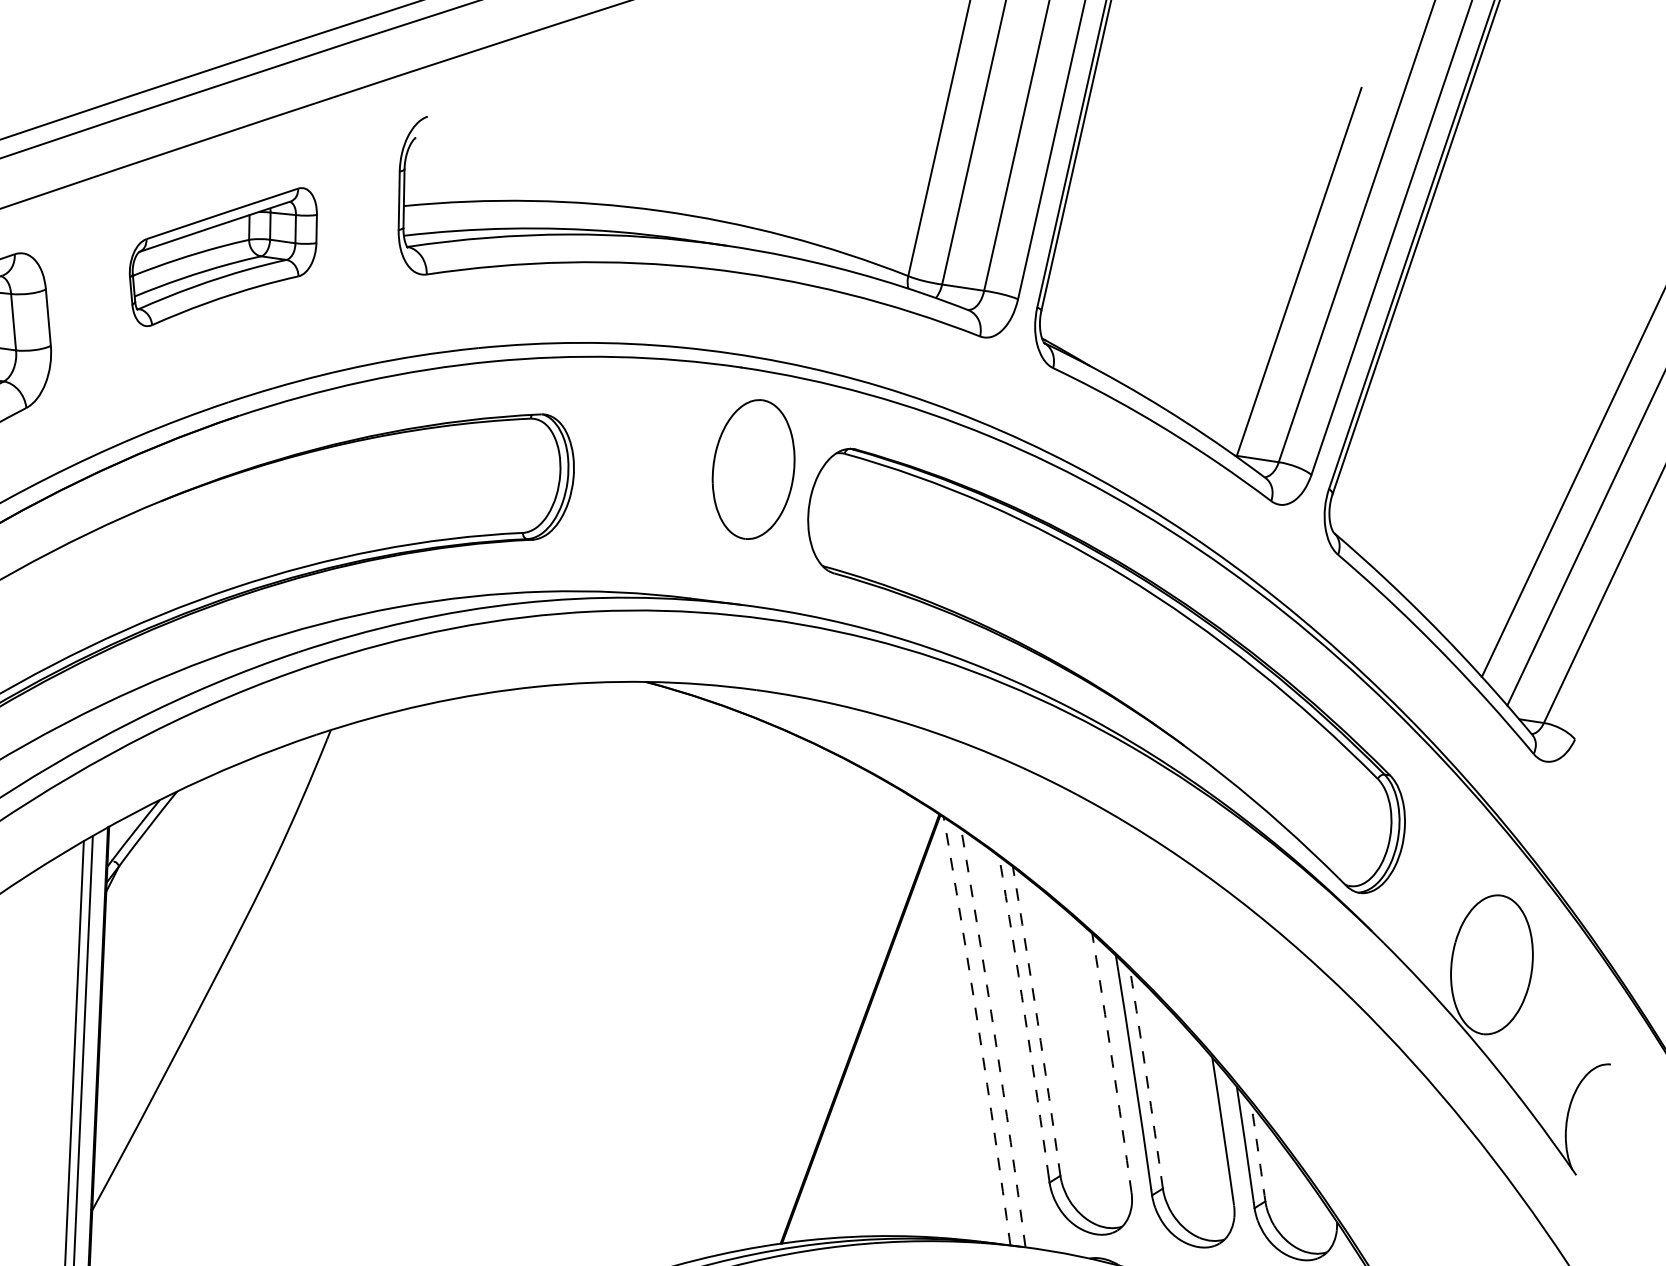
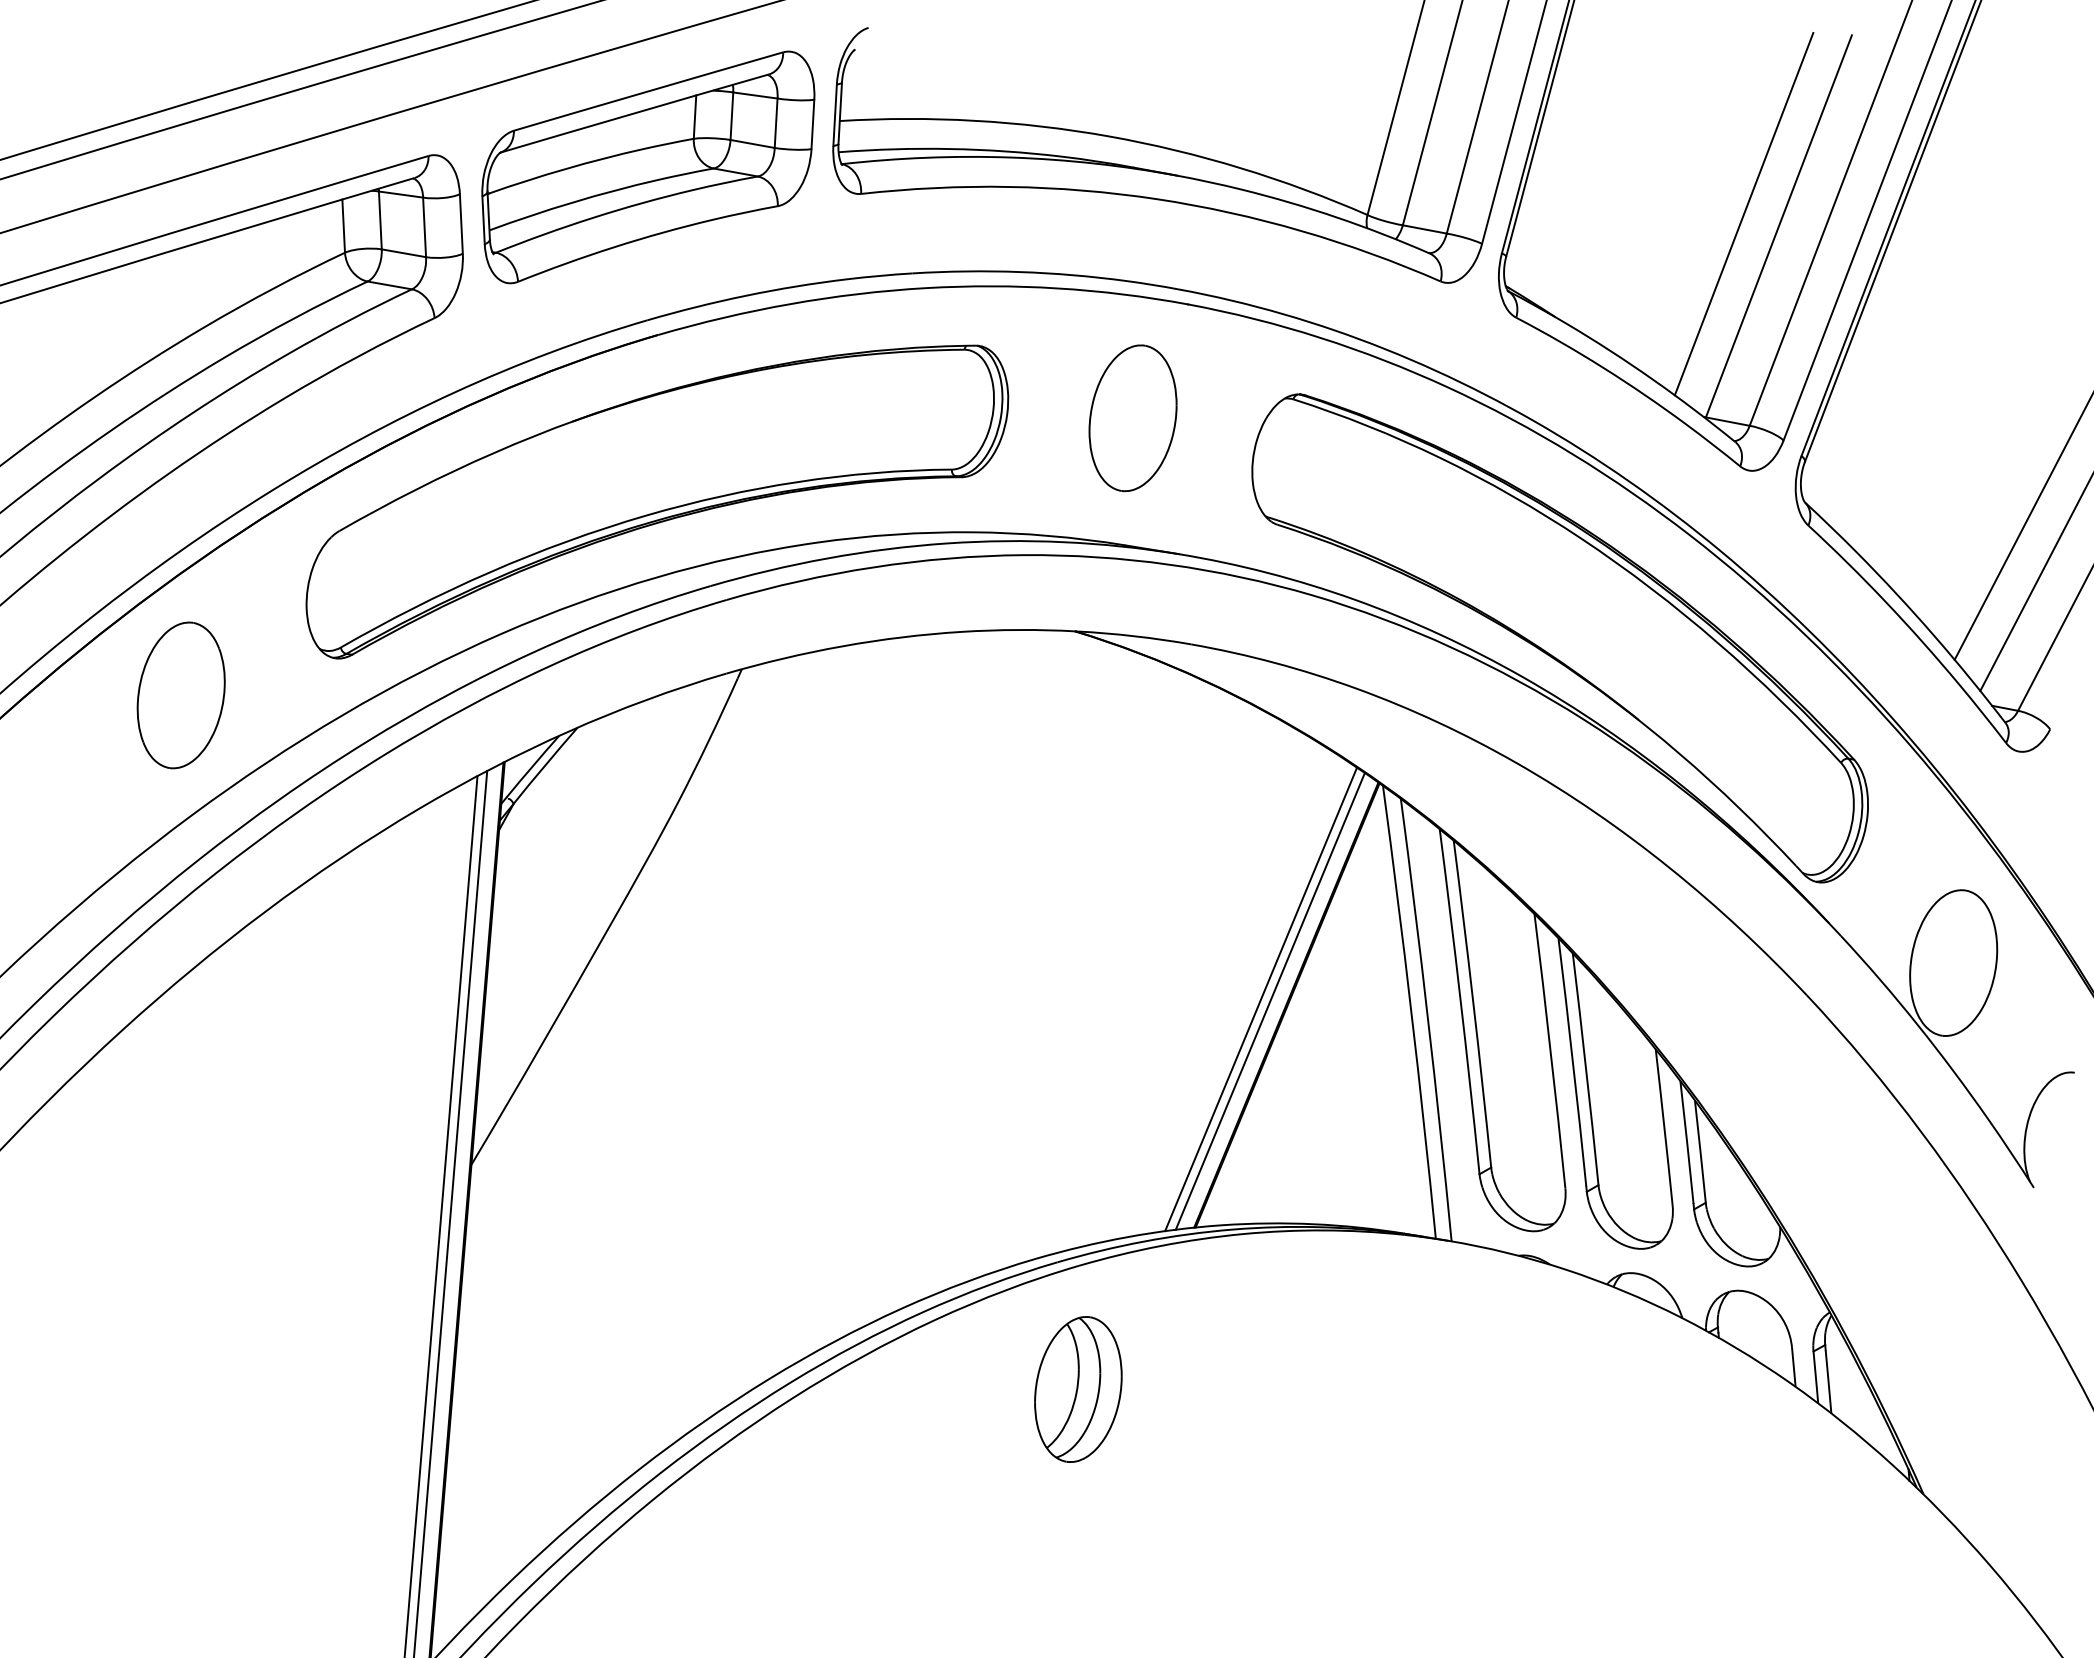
part: (223, 257) -> (648, 167), size x1.67
line: (1265, 261) -> (1743, 214), added
part: (753, 469) -> (1132, 418), moved
arc: (1025, 1016) -> (1460, 998), dashed -> solid
arc: (1037, 1021) -> (1473, 1004), dashed -> solid
line: (836, 1024) -> (1261, 999), added
line: (843, 1026) -> (1269, 1001), added
arc: (979, 1031) -> (1411, 1012), dashed -> solid
arc: (995, 1037) -> (1428, 1019), dashed -> solid
arc: (1112, 1063) -> (1550, 1051), dashed -> solid
arc: (1147, 1079) -> (1586, 1069), dashed -> solid
arc: (1258, 1152) -> (1700, 1151), dashed -> solid

